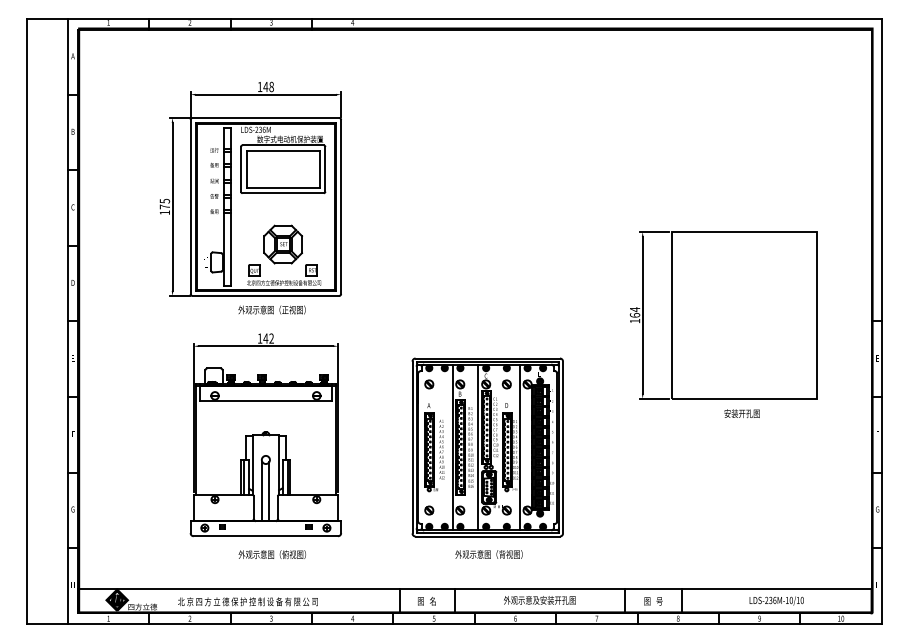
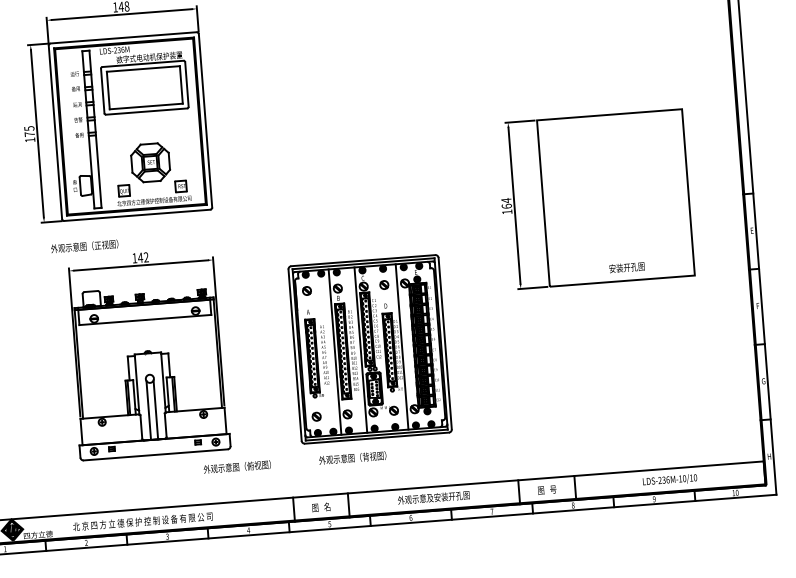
text: (271, 309) -> (84, 246), moved
text: (741, 413) -> (626, 267), moved
text: (271, 554) -> (236, 466), moved
text: (488, 554) -> (352, 458), moved

